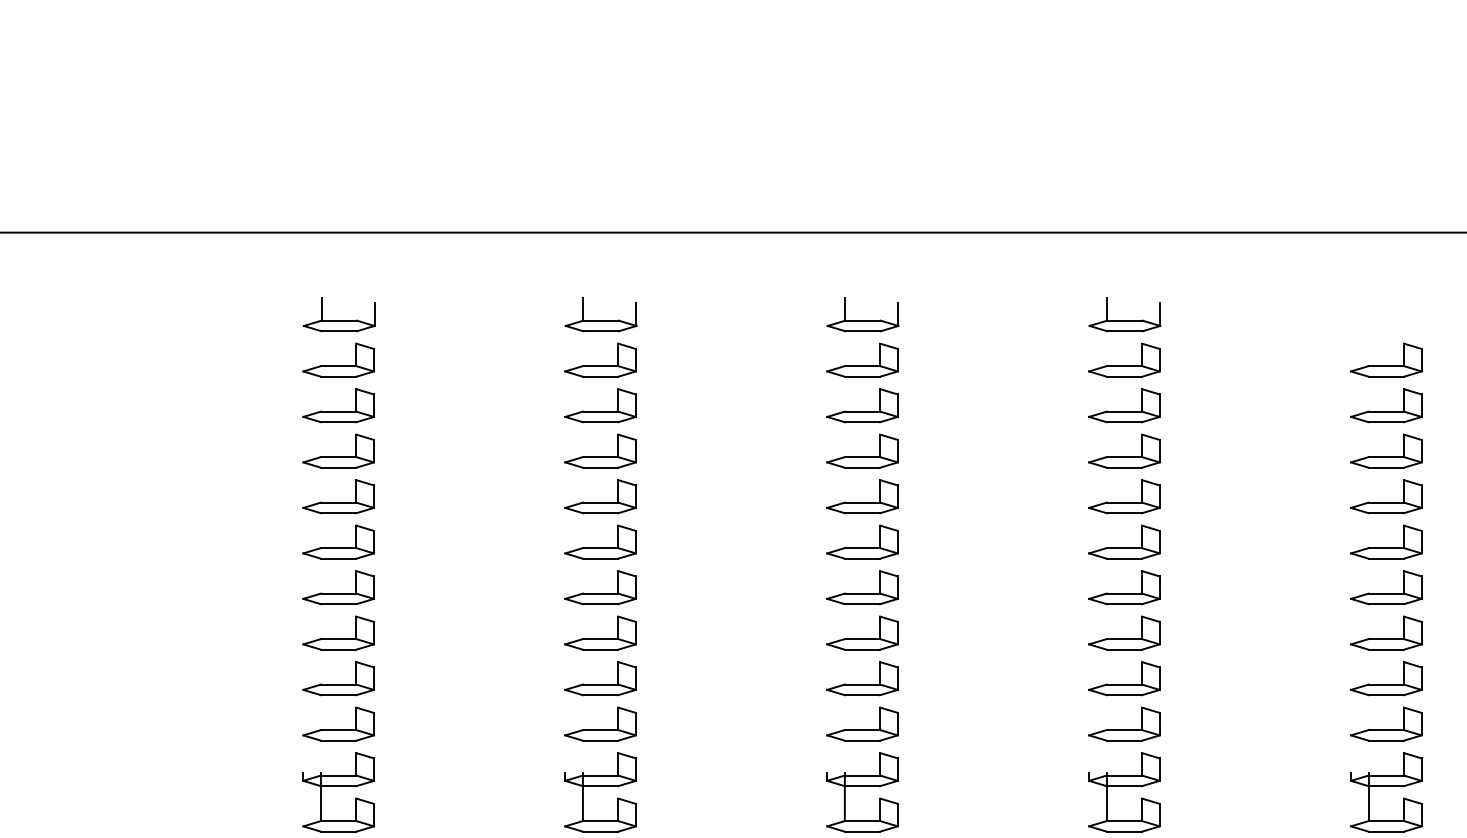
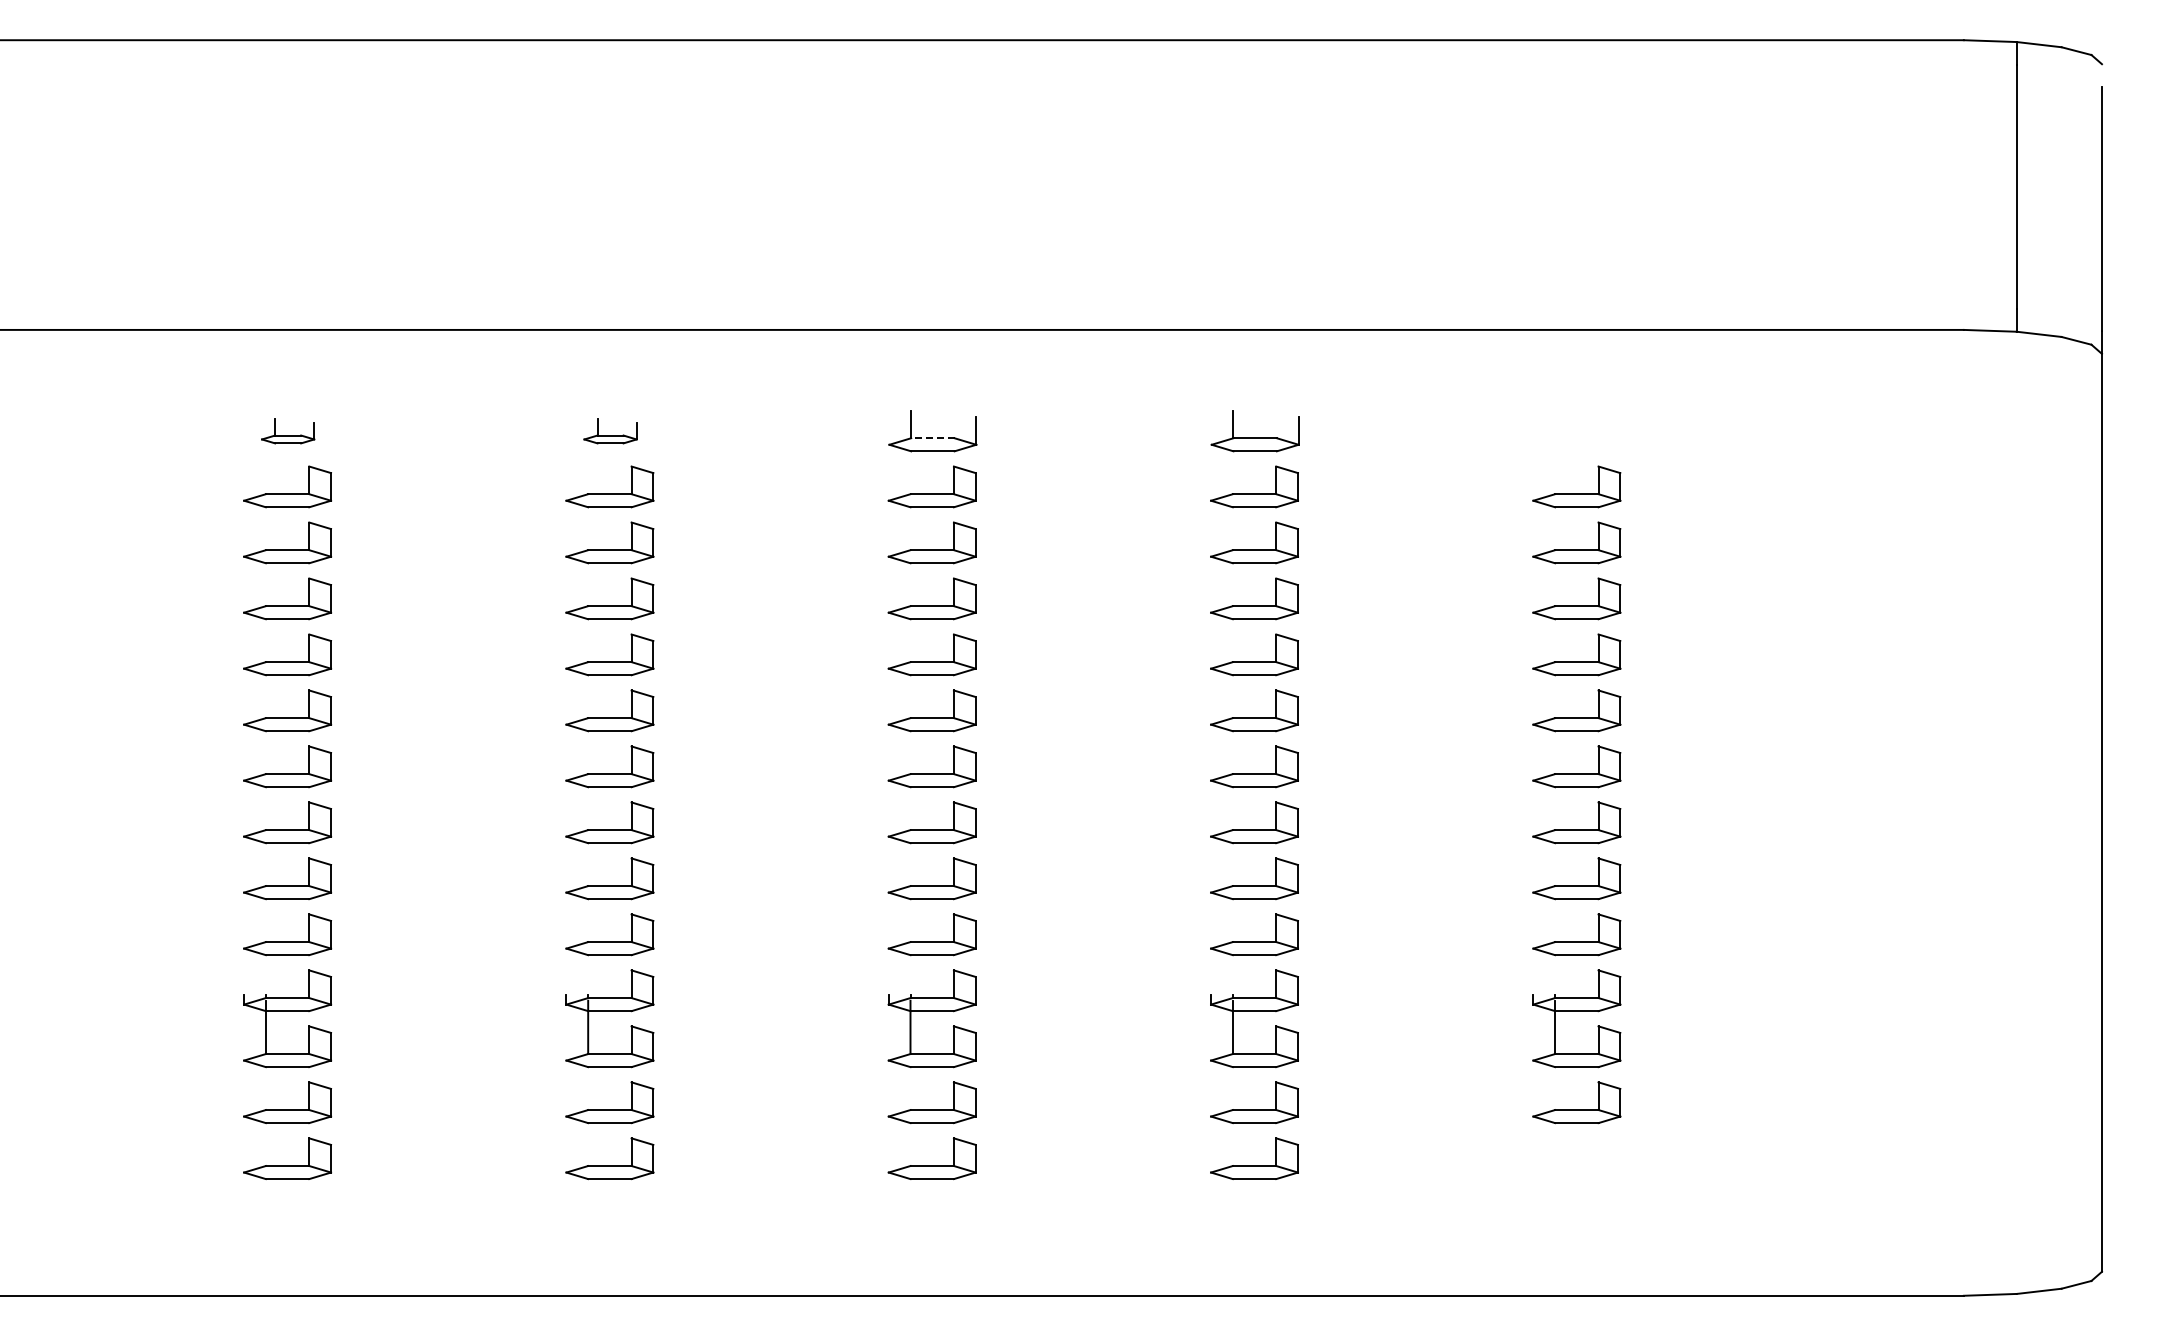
part: (338, 315) -> (287, 431), size x0.6
part: (601, 315) -> (610, 431), size x0.6
line: (862, 320) -> (932, 438), solid -> dashed

